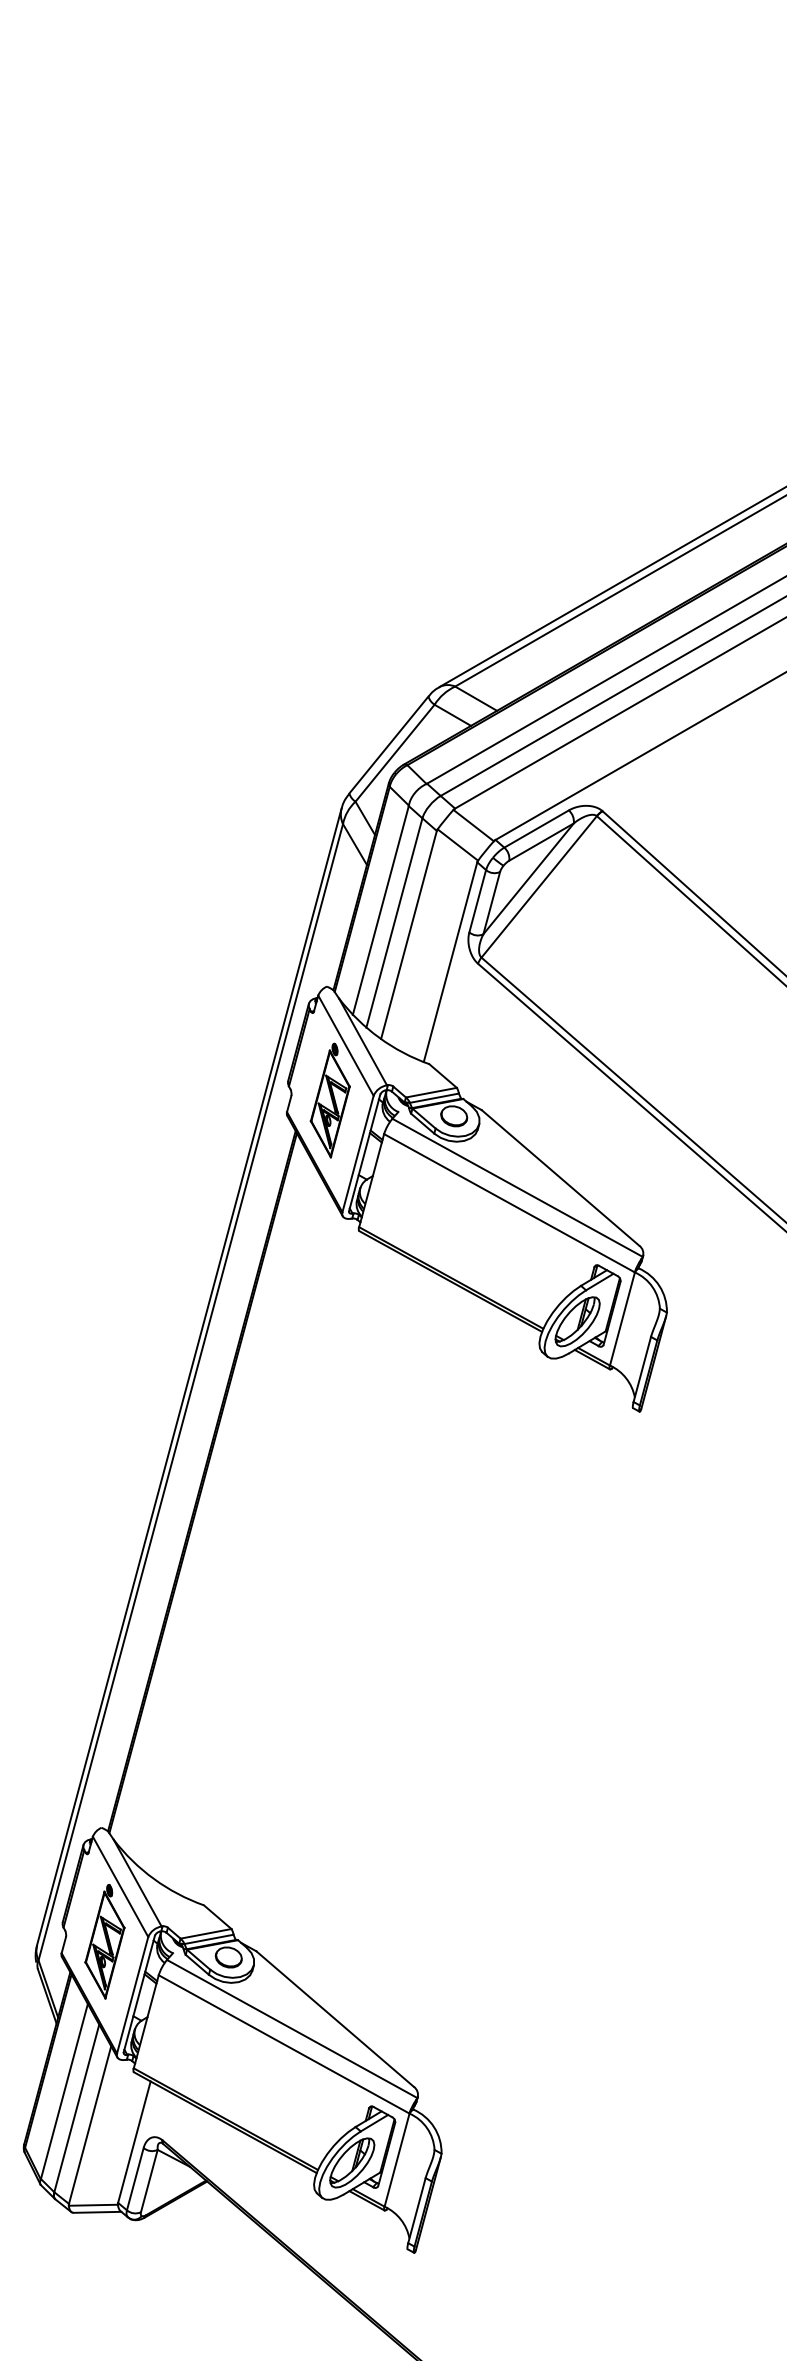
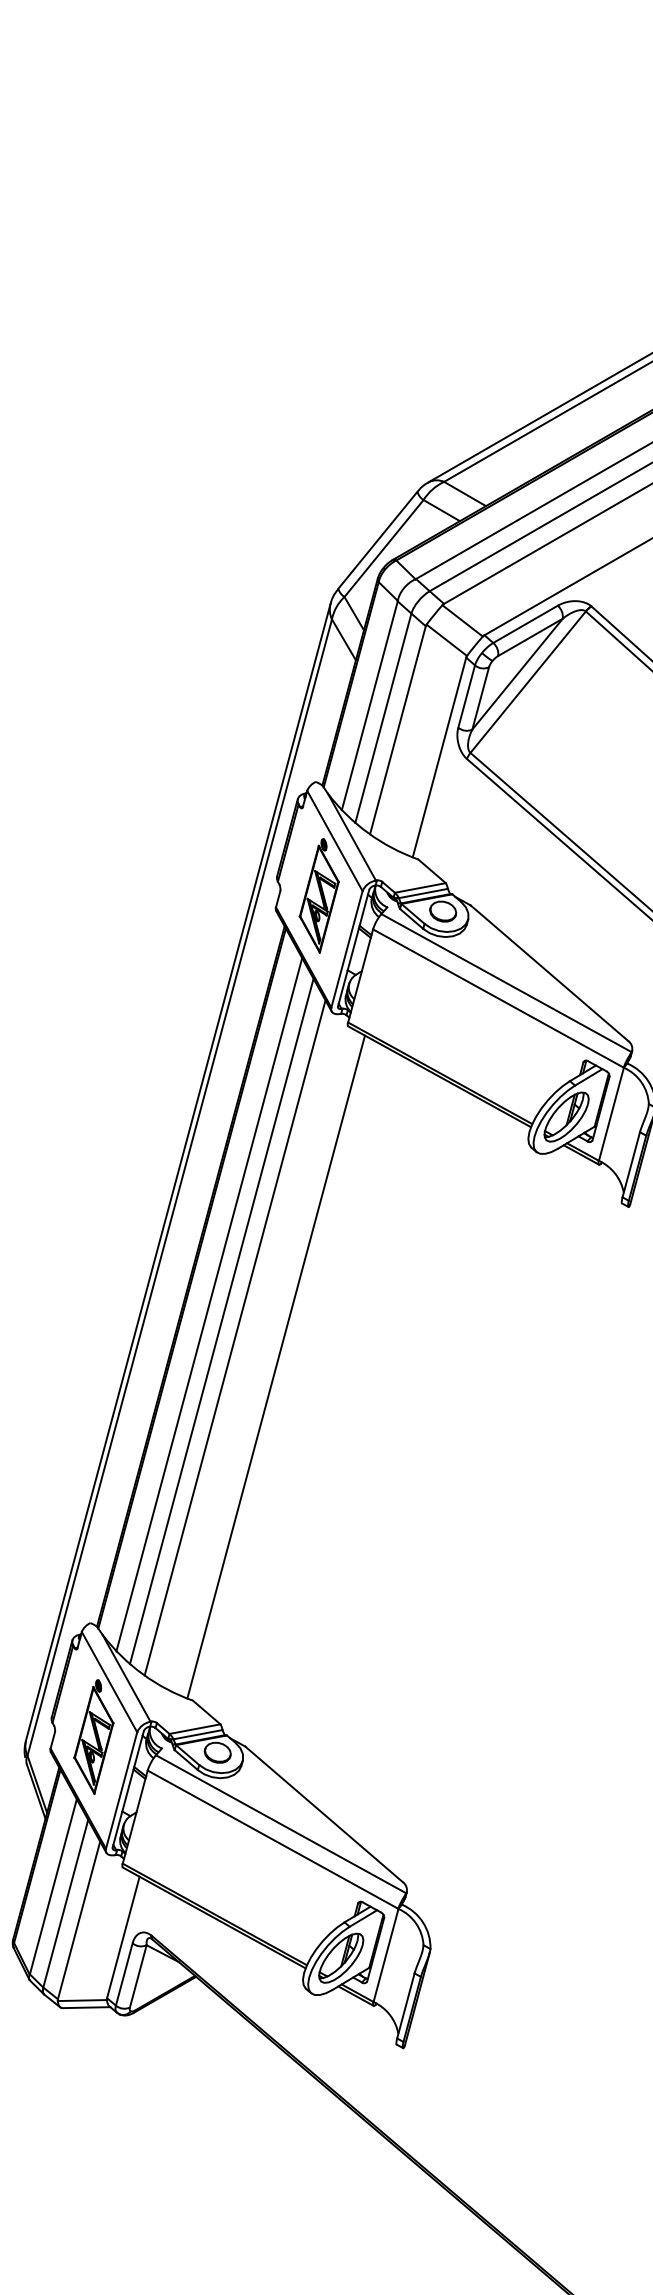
line: (220, 1509) -> (209, 1304), added
line: (232, 1525) -> (221, 1320), added
line: (245, 1542) -> (234, 1337), added
line: (287, 1571) -> (276, 1366), added

